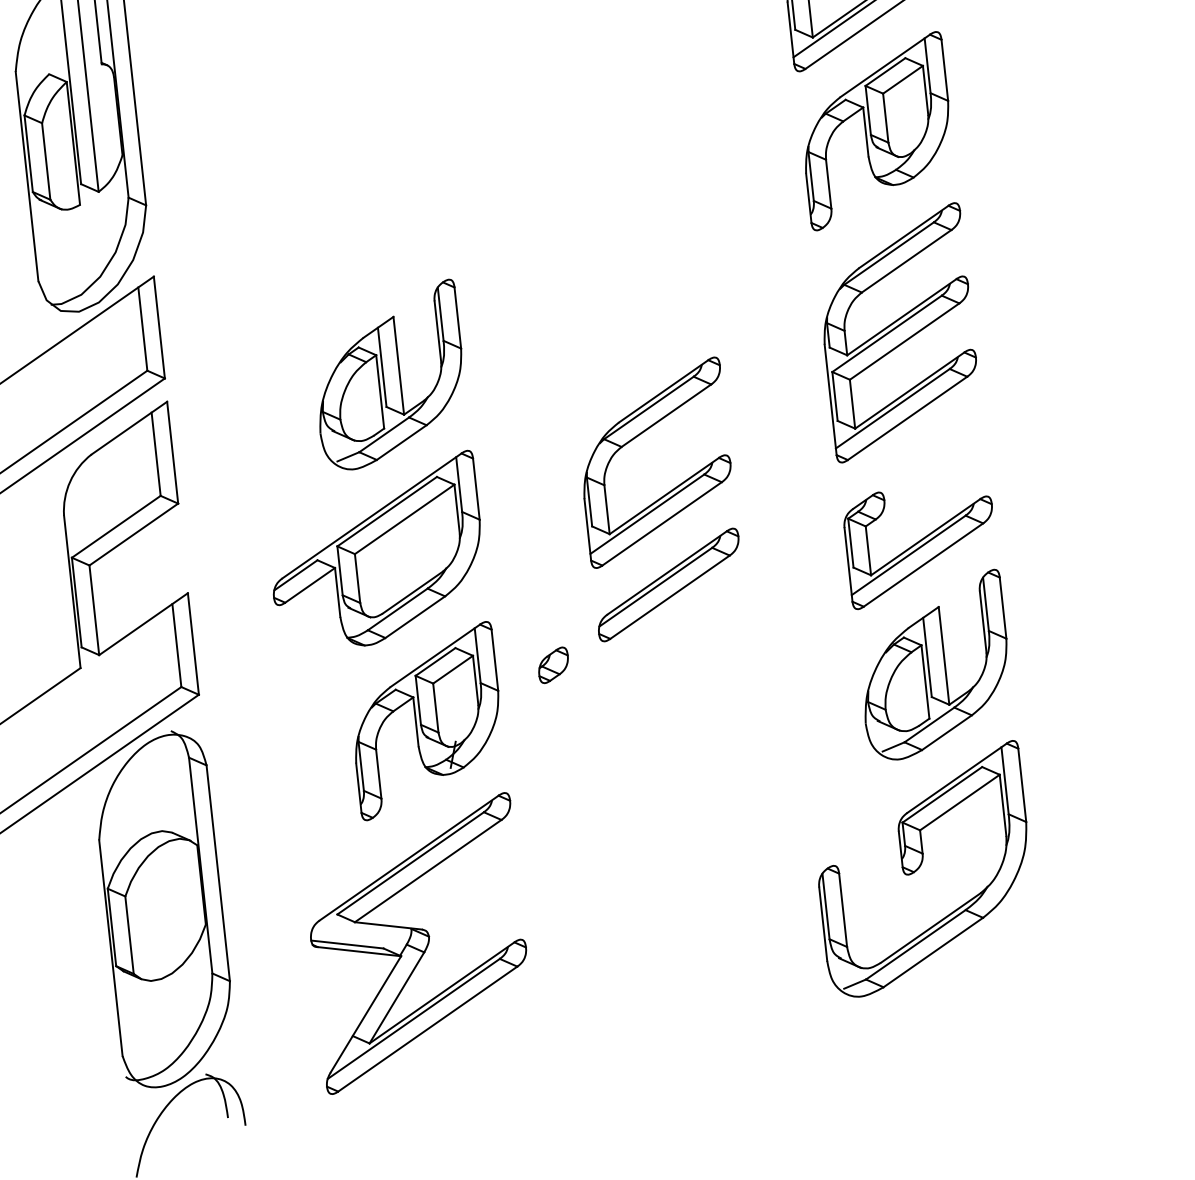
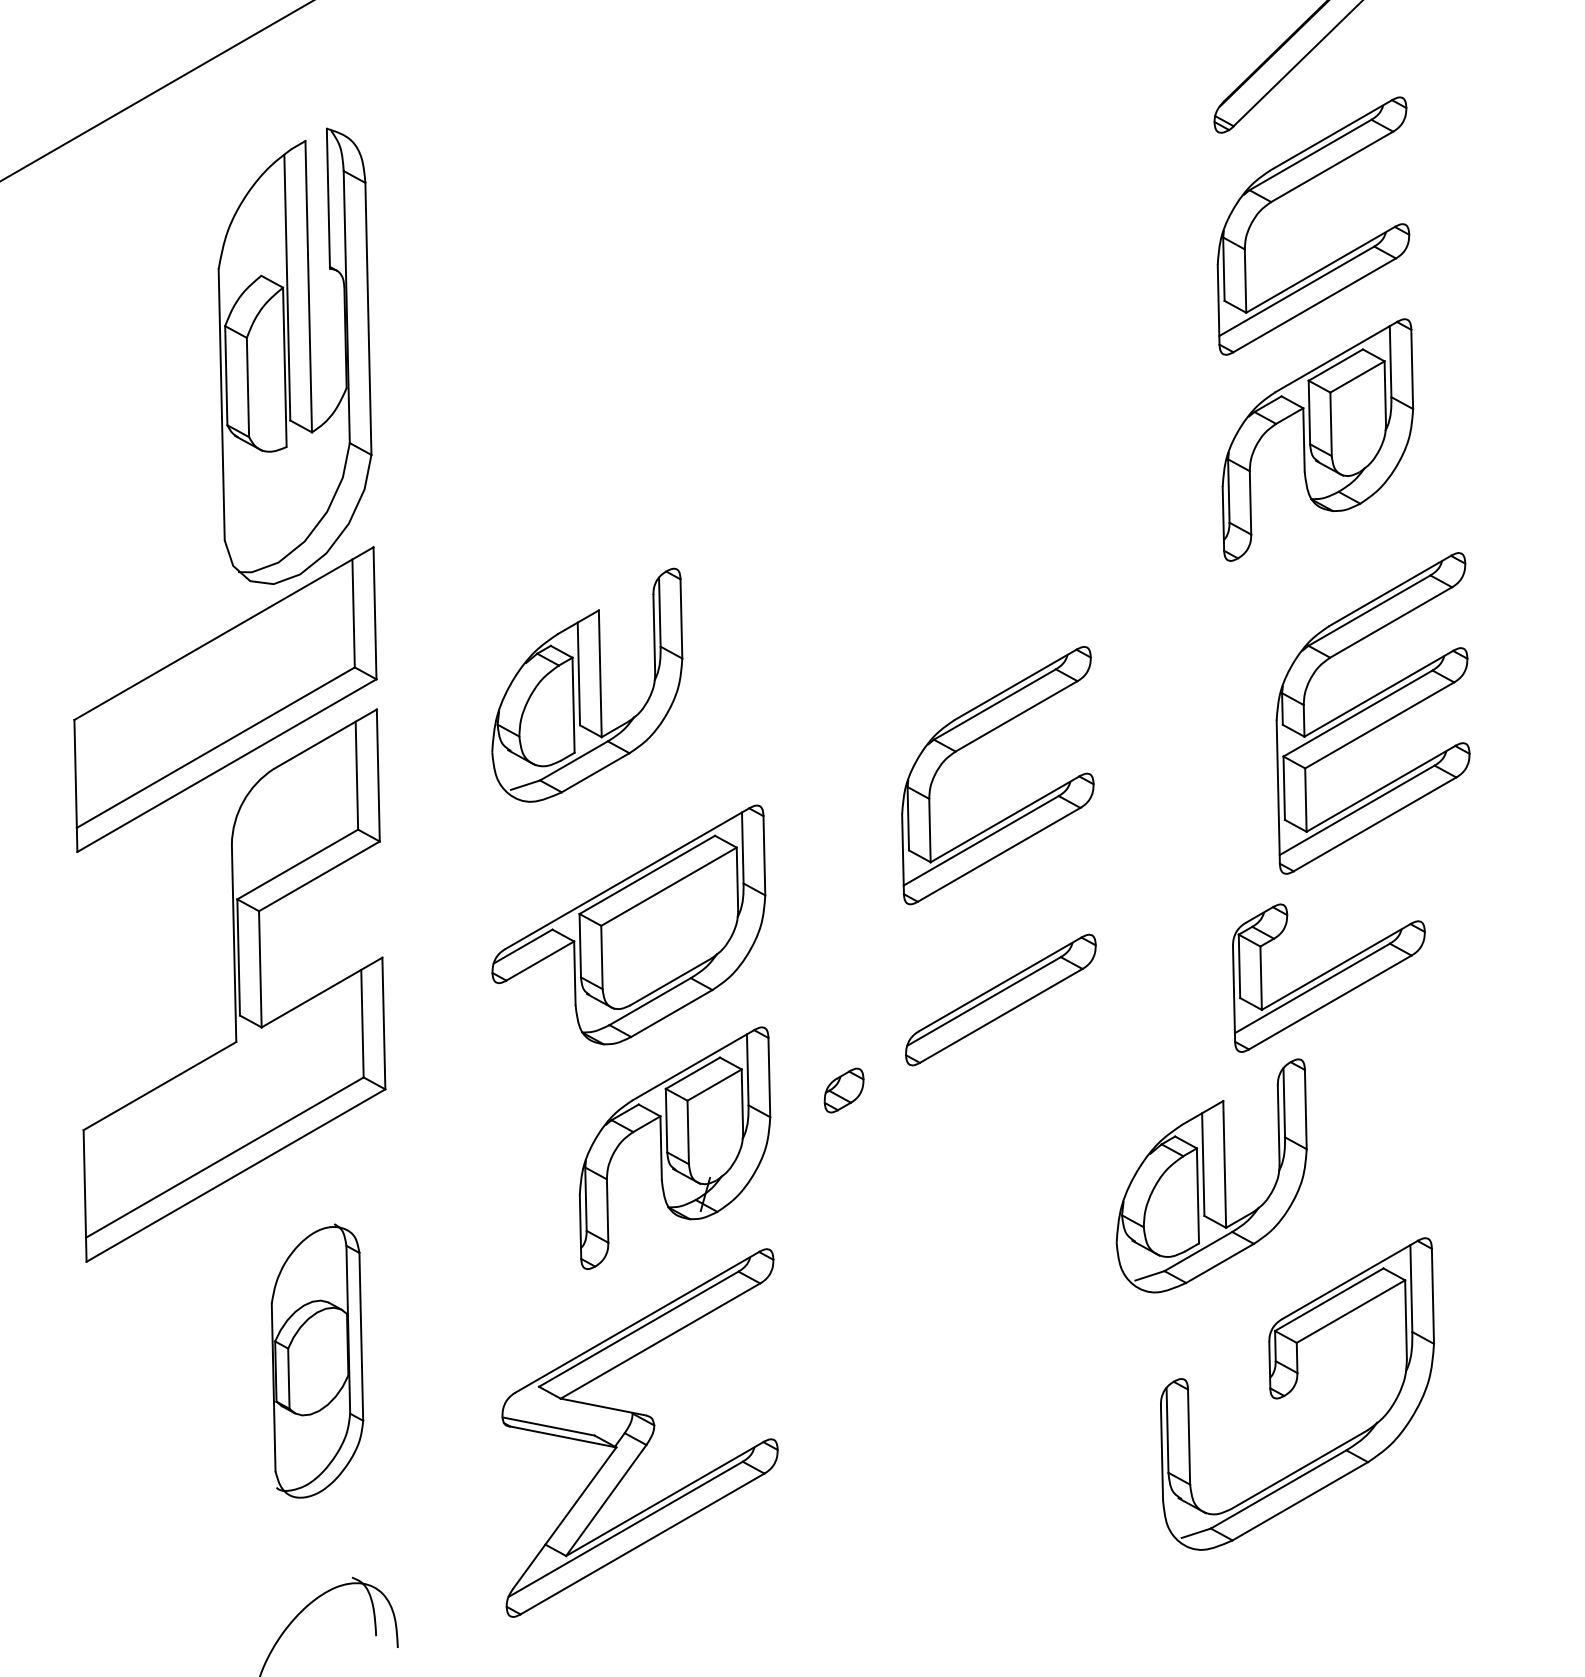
part: (898, 332) -> (1372, 713), moved
part: (389, 374) -> (587, 684), moved
part: (636, 437) -> (975, 741), moved
part: (934, 665) -> (1211, 1175), moved
part: (164, 908) -> (317, 1360), size x0.6

